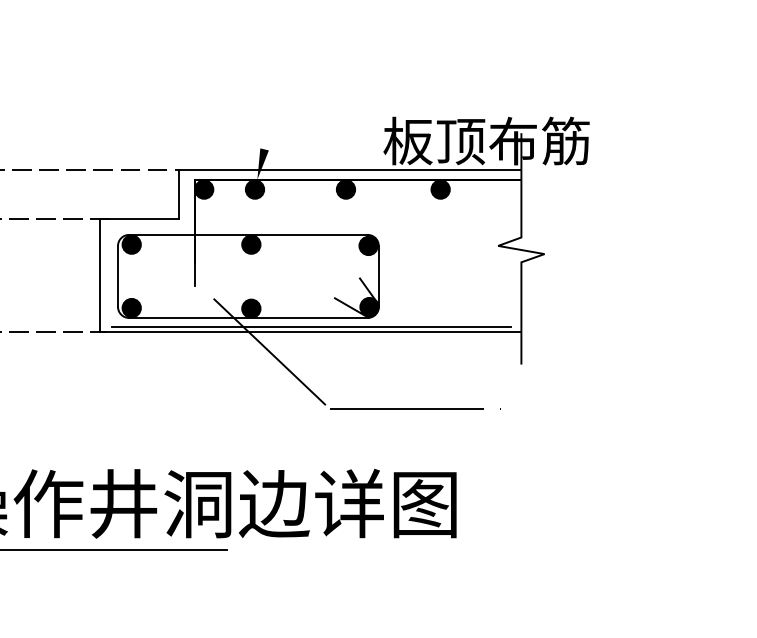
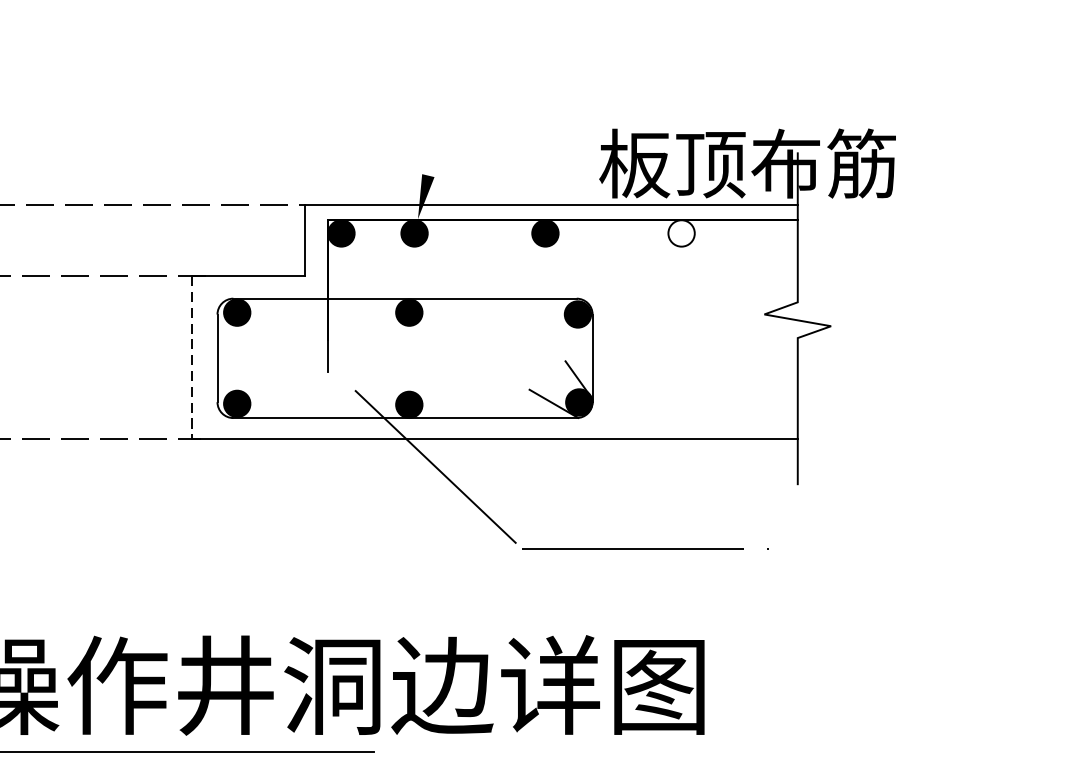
fill: (440, 189) -> (681, 233), removed
line: (100, 275) -> (192, 357), solid -> dashed
line: (311, 326) -> (495, 430), removed

